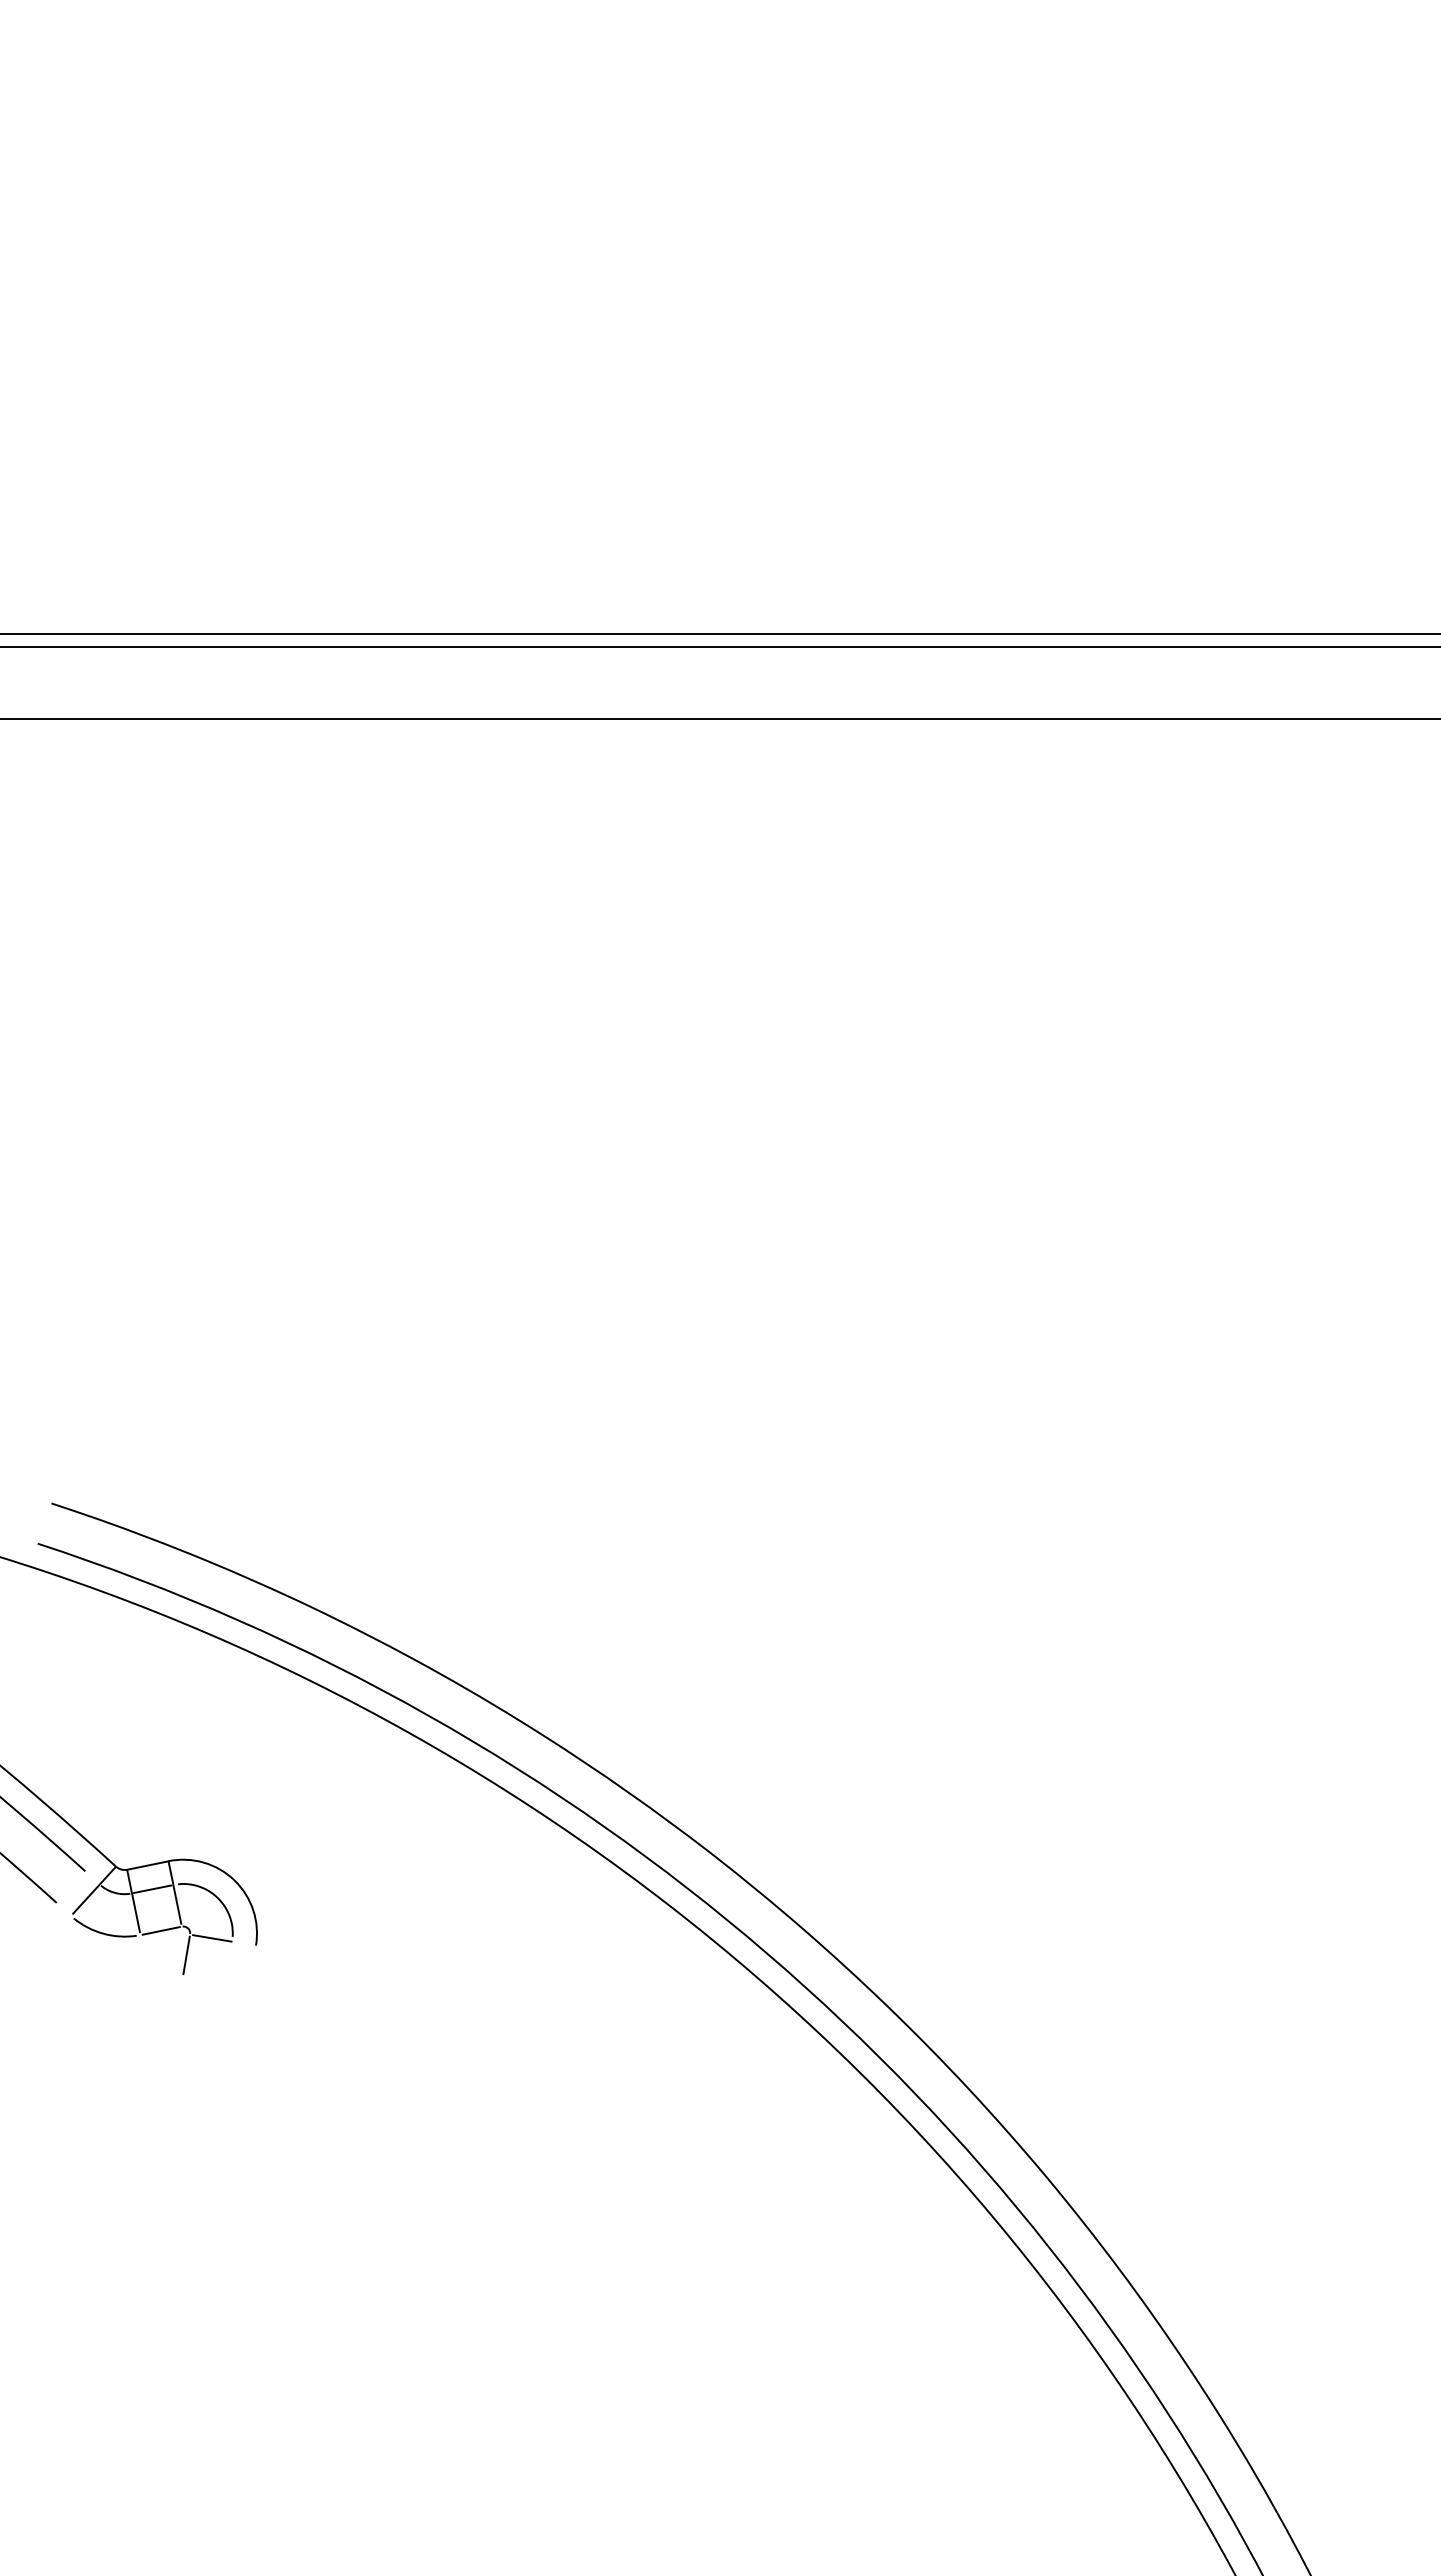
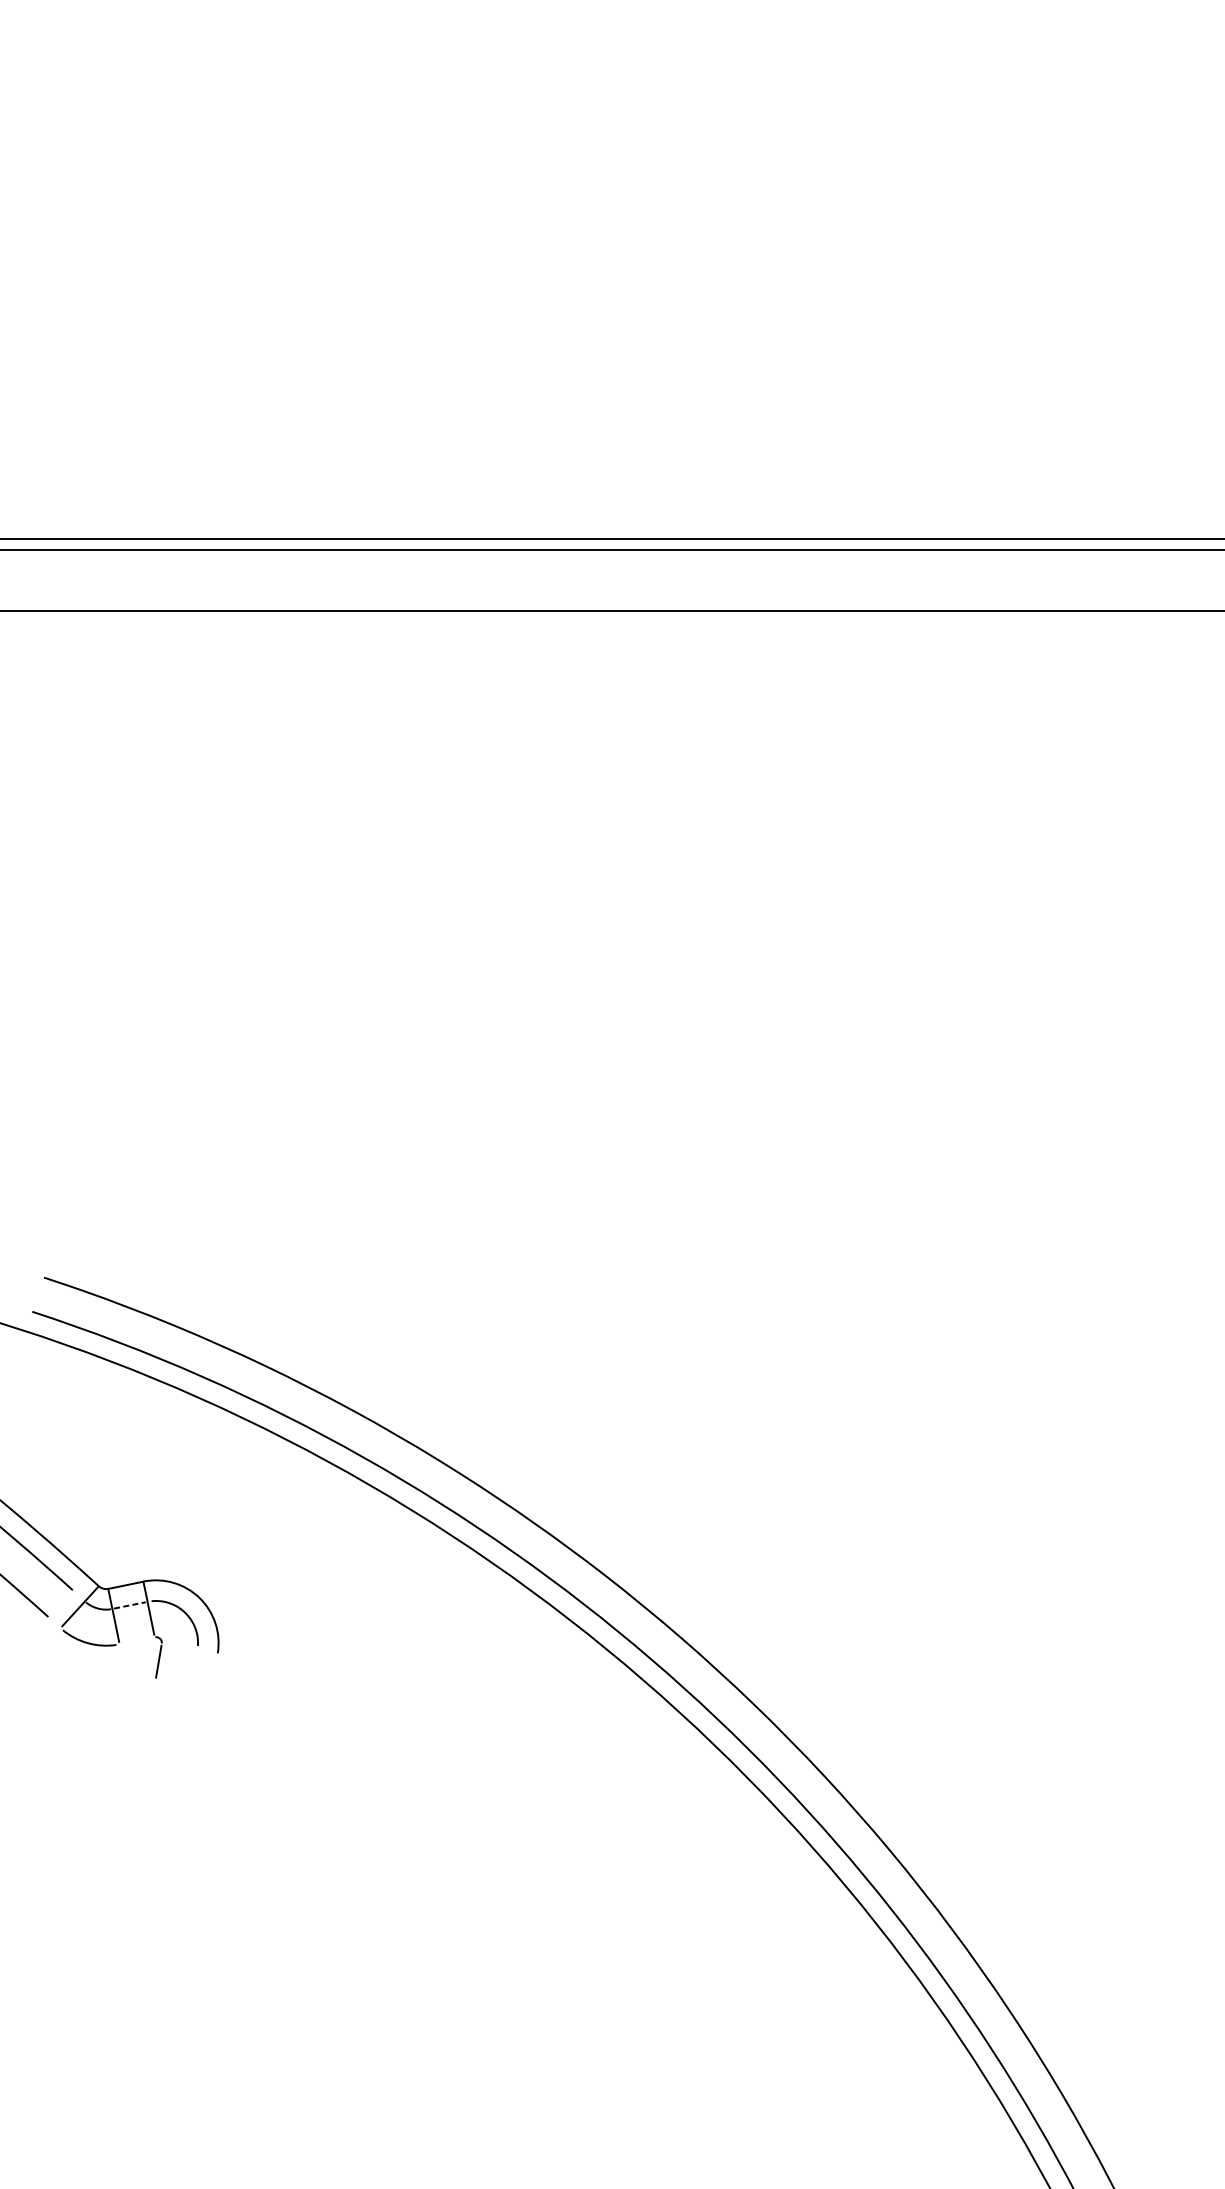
line: (153, 1889) -> (130, 1605), solid -> dashed
line: (160, 1930) -> (136, 1640), removed
line: (212, 1938) -> (180, 1647), removed

